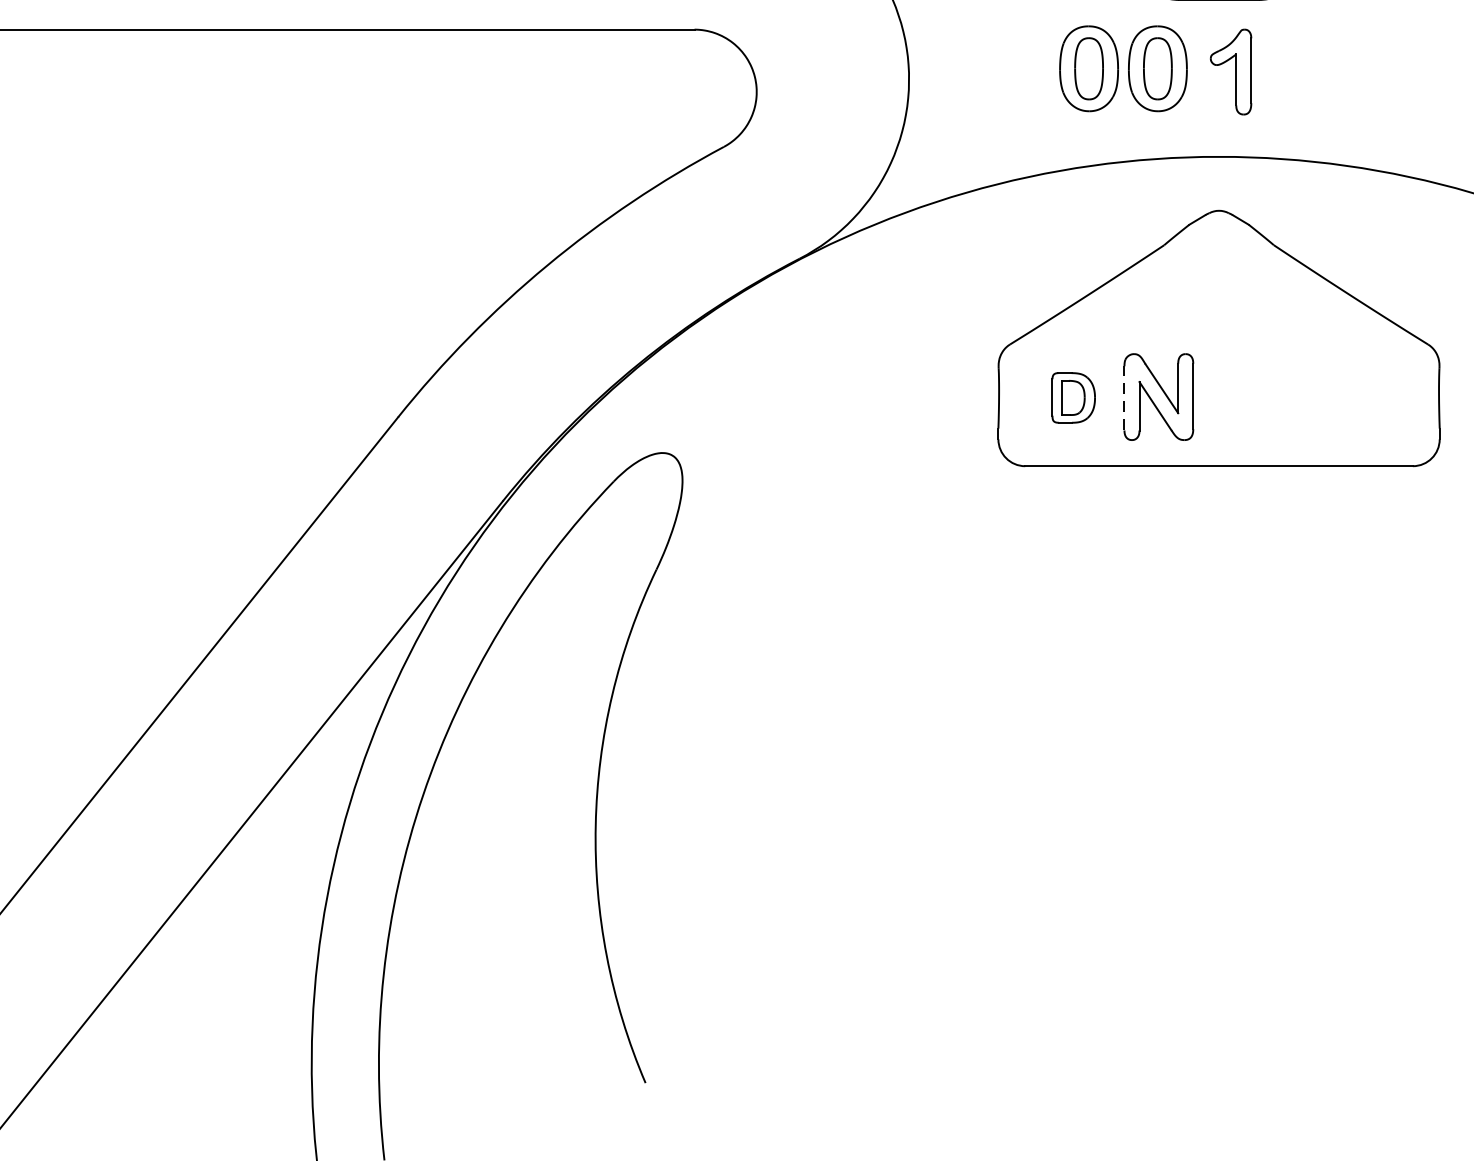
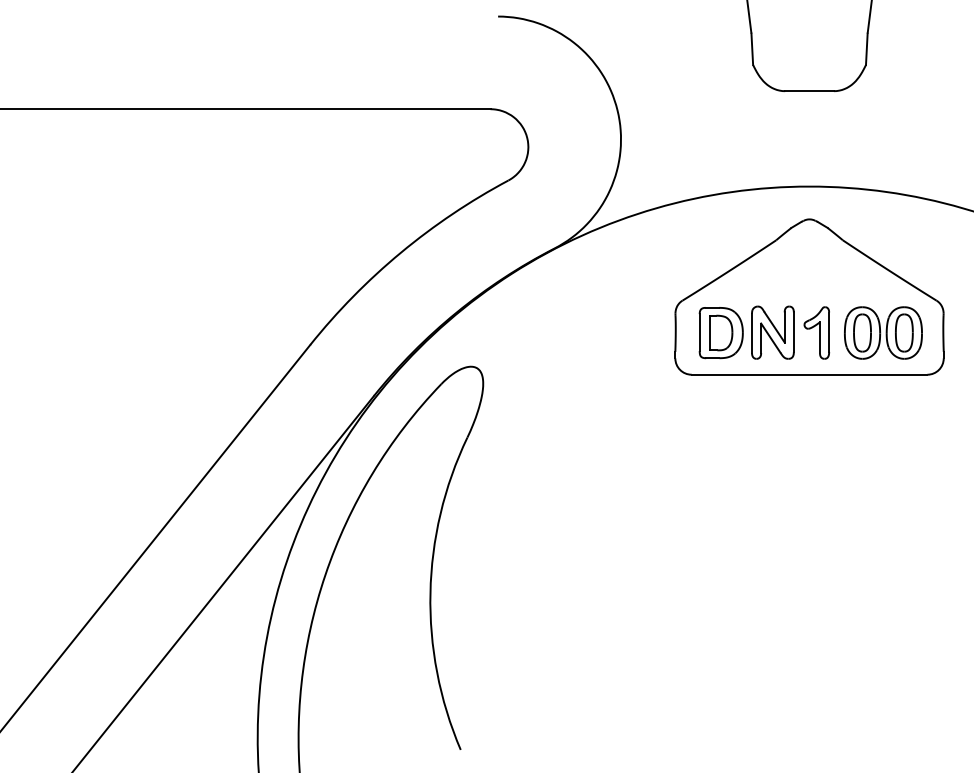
part: (1123, 67) -> (883, 332), moved
part: (1230, 71) -> (816, 332), moved
part: (1072, 398) -> (720, 333), size x1.67
line: (1125, 398) -> (752, 333), dashed -> solid

